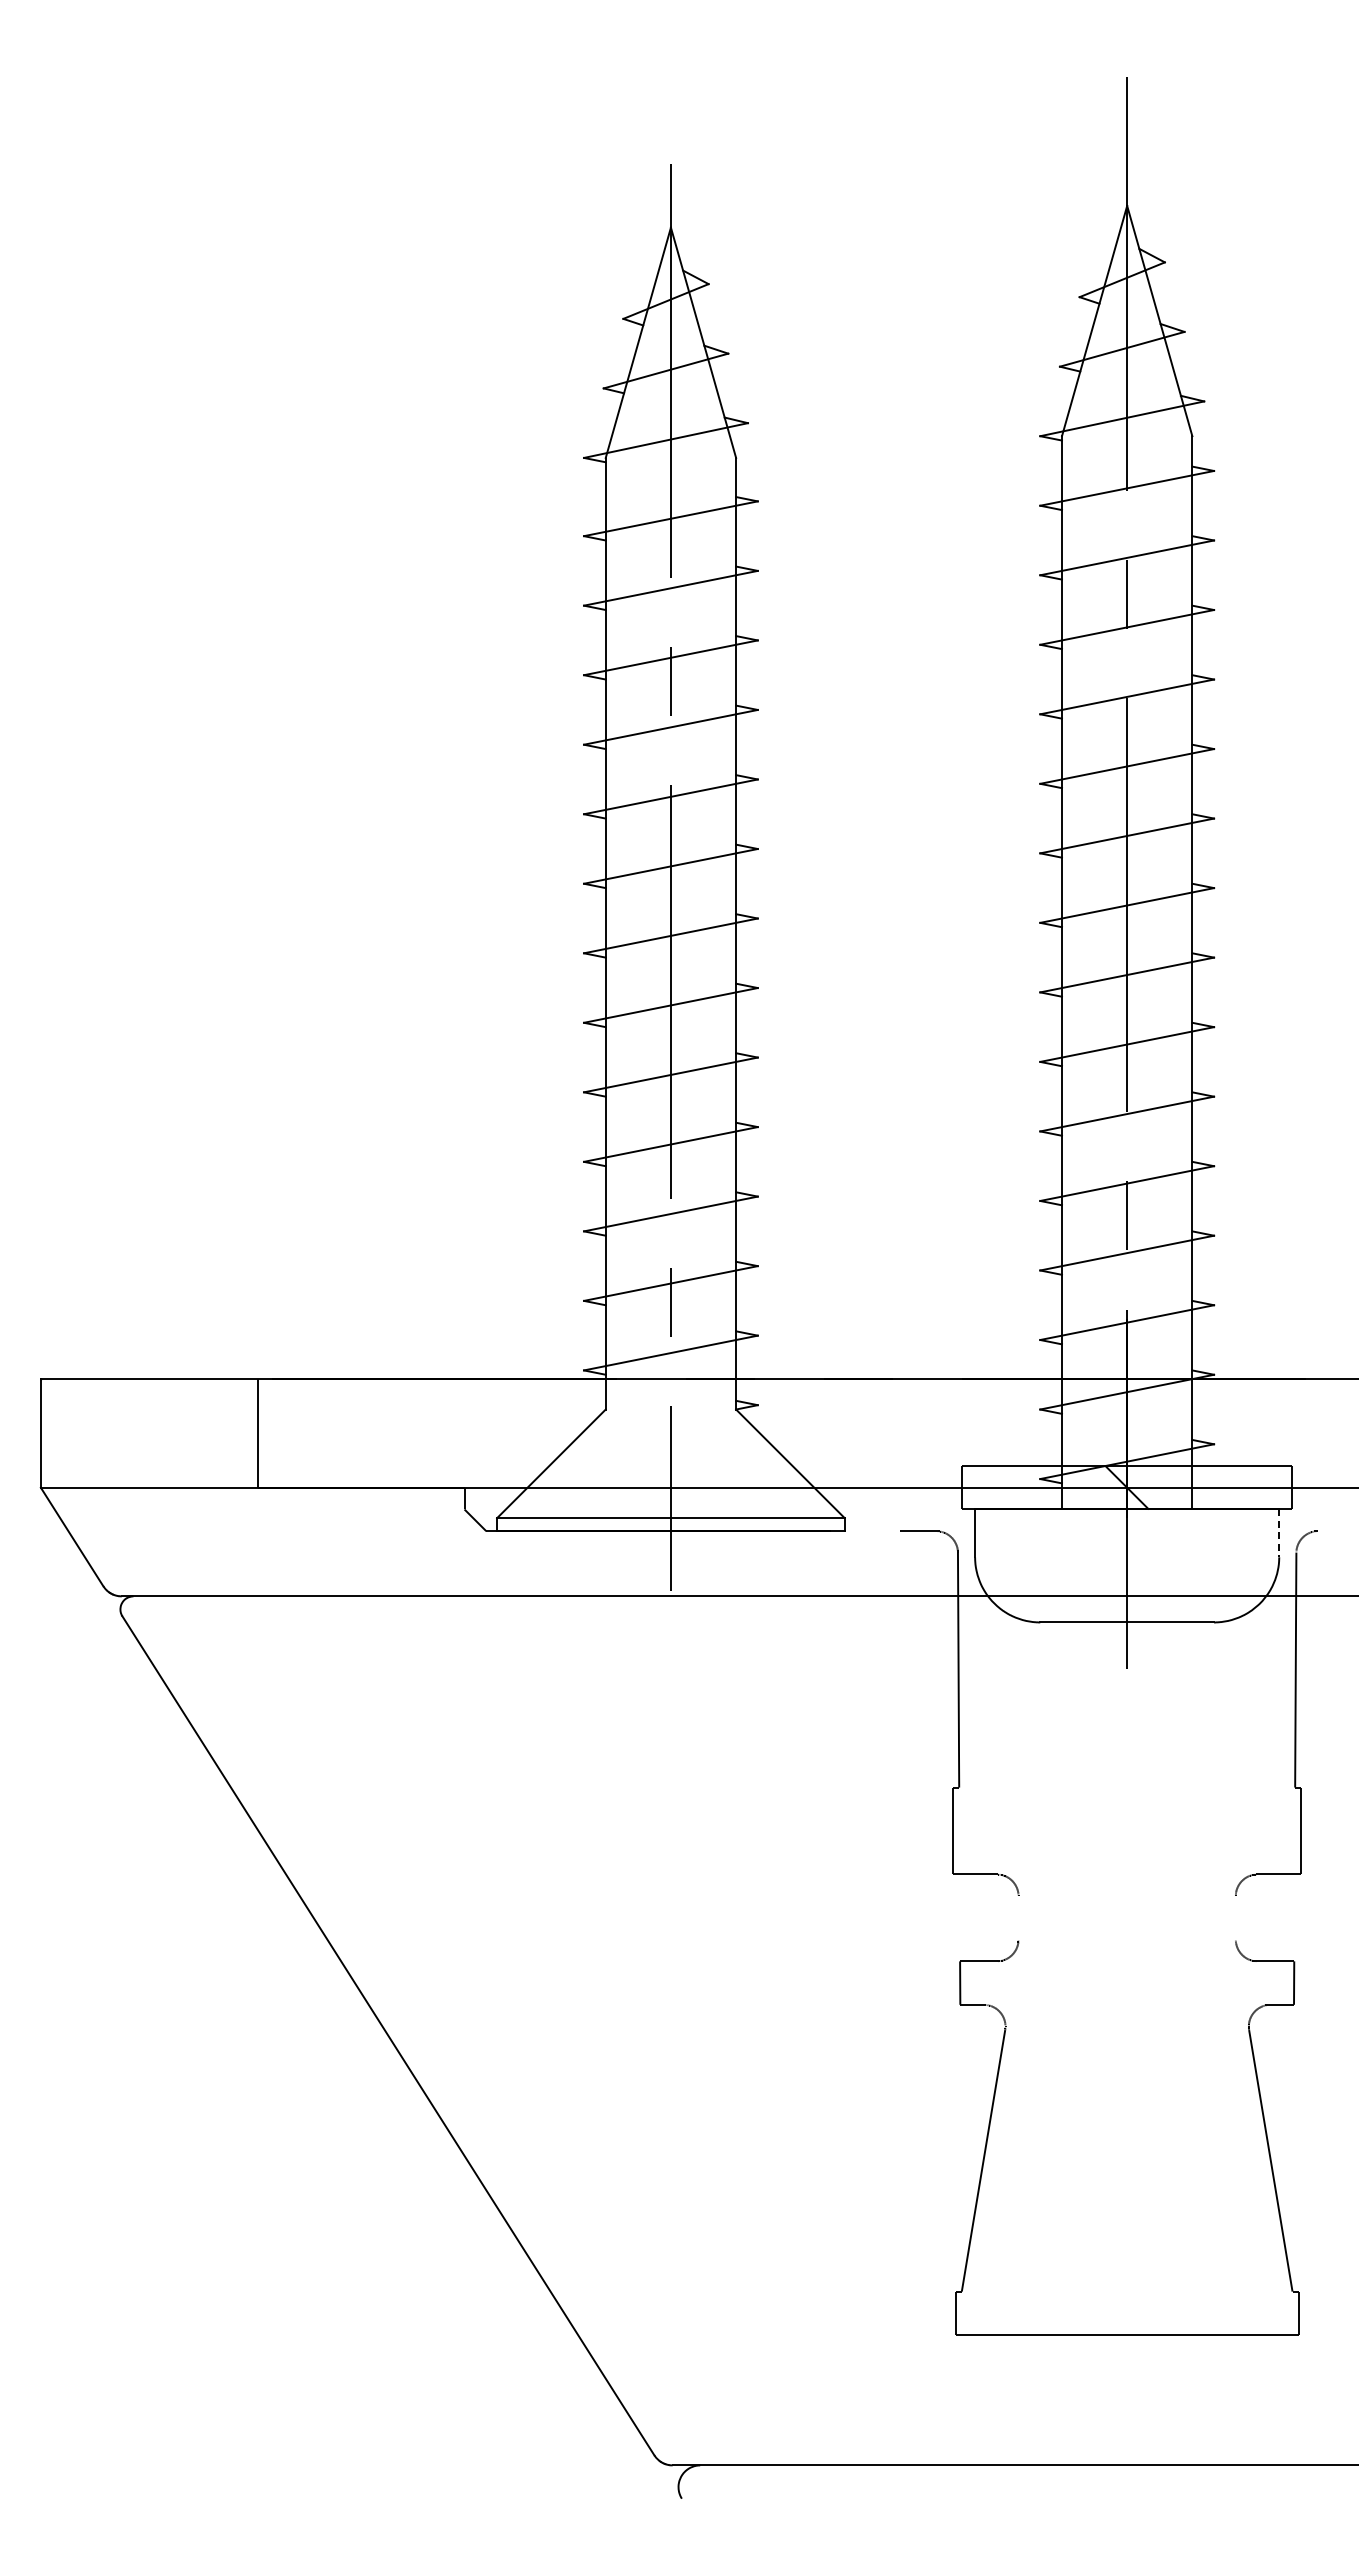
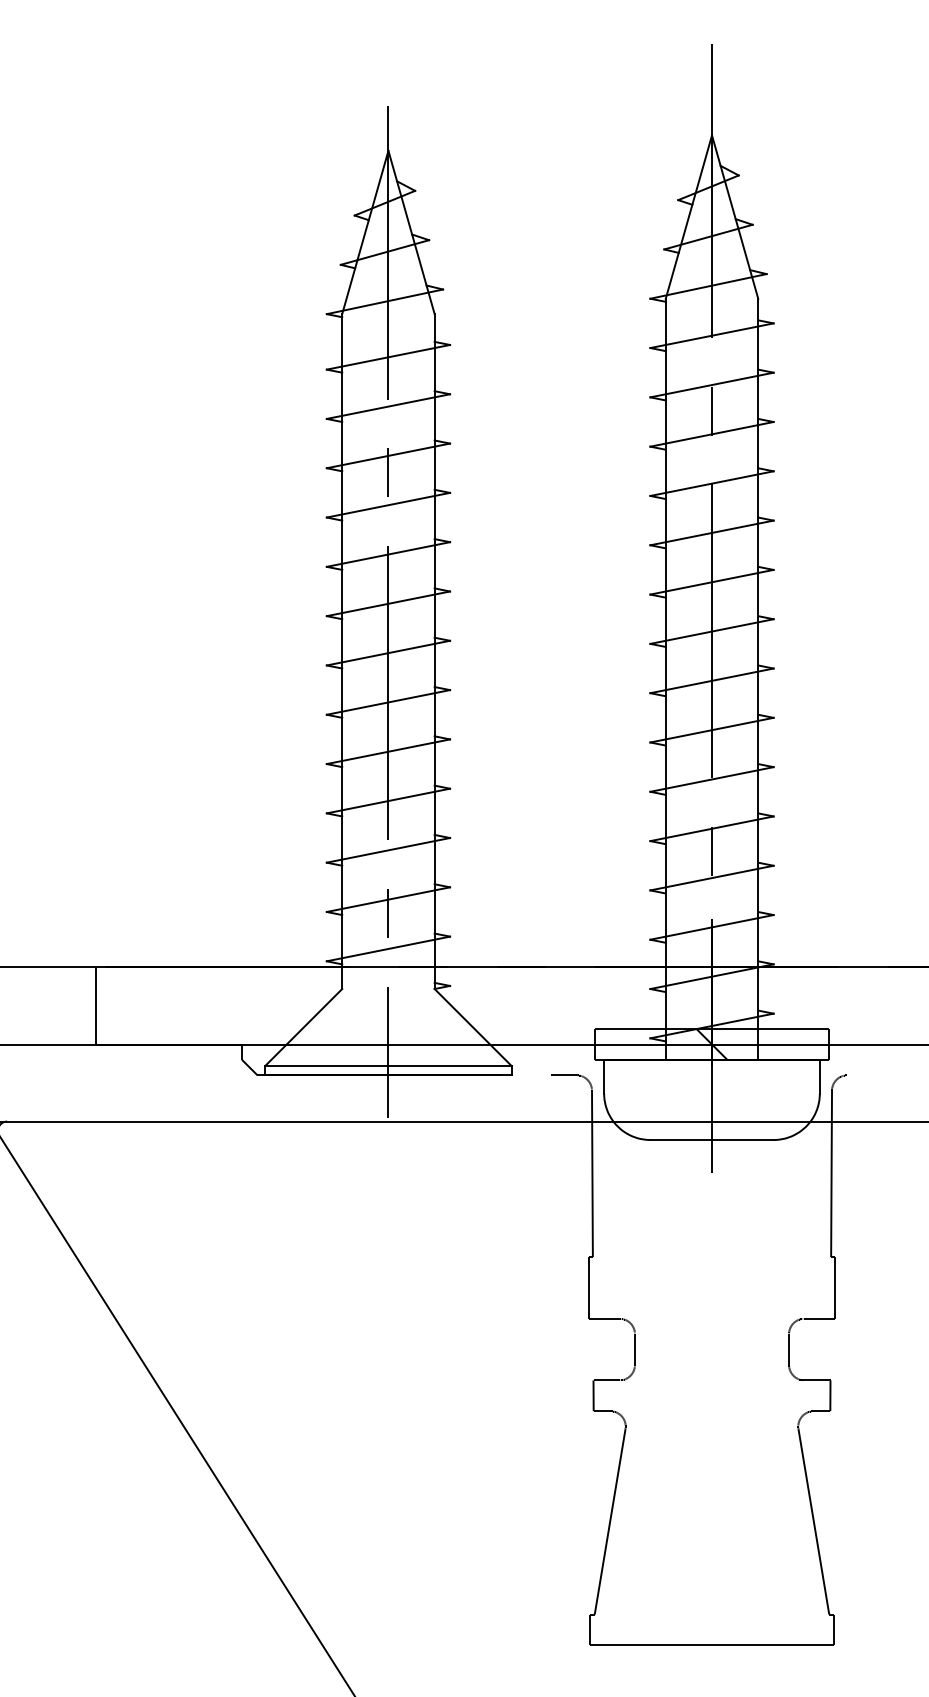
line: (1279, 1533) -> (820, 1076), dashed -> solid
line: (1018, 1917) -> (634, 1349), added
line: (1235, 1917) -> (788, 1349), added

